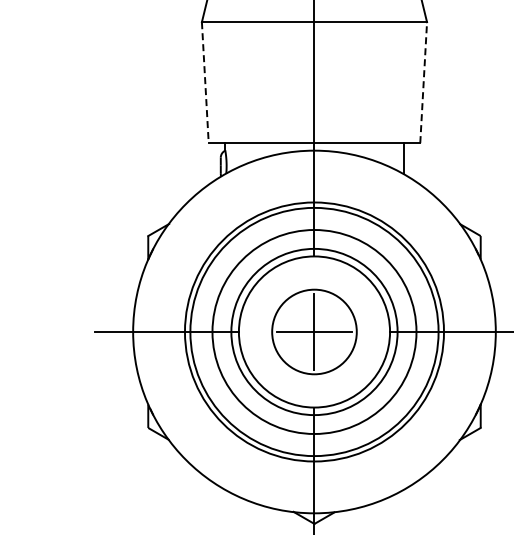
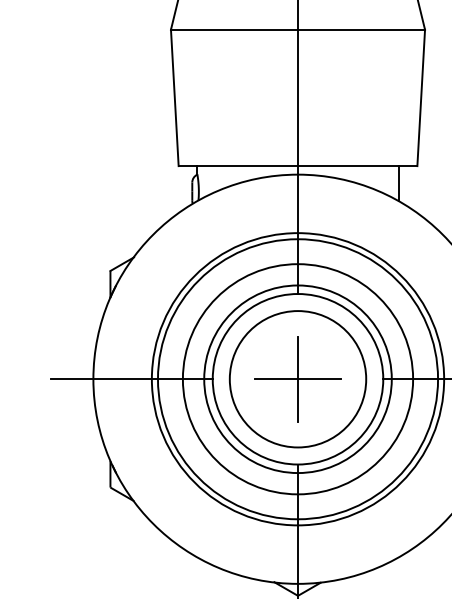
line: (205, 82) -> (175, 97), dashed -> solid
line: (423, 82) -> (421, 97), dashed -> solid
circle: (314, 331) -> (298, 378), size x1.43

